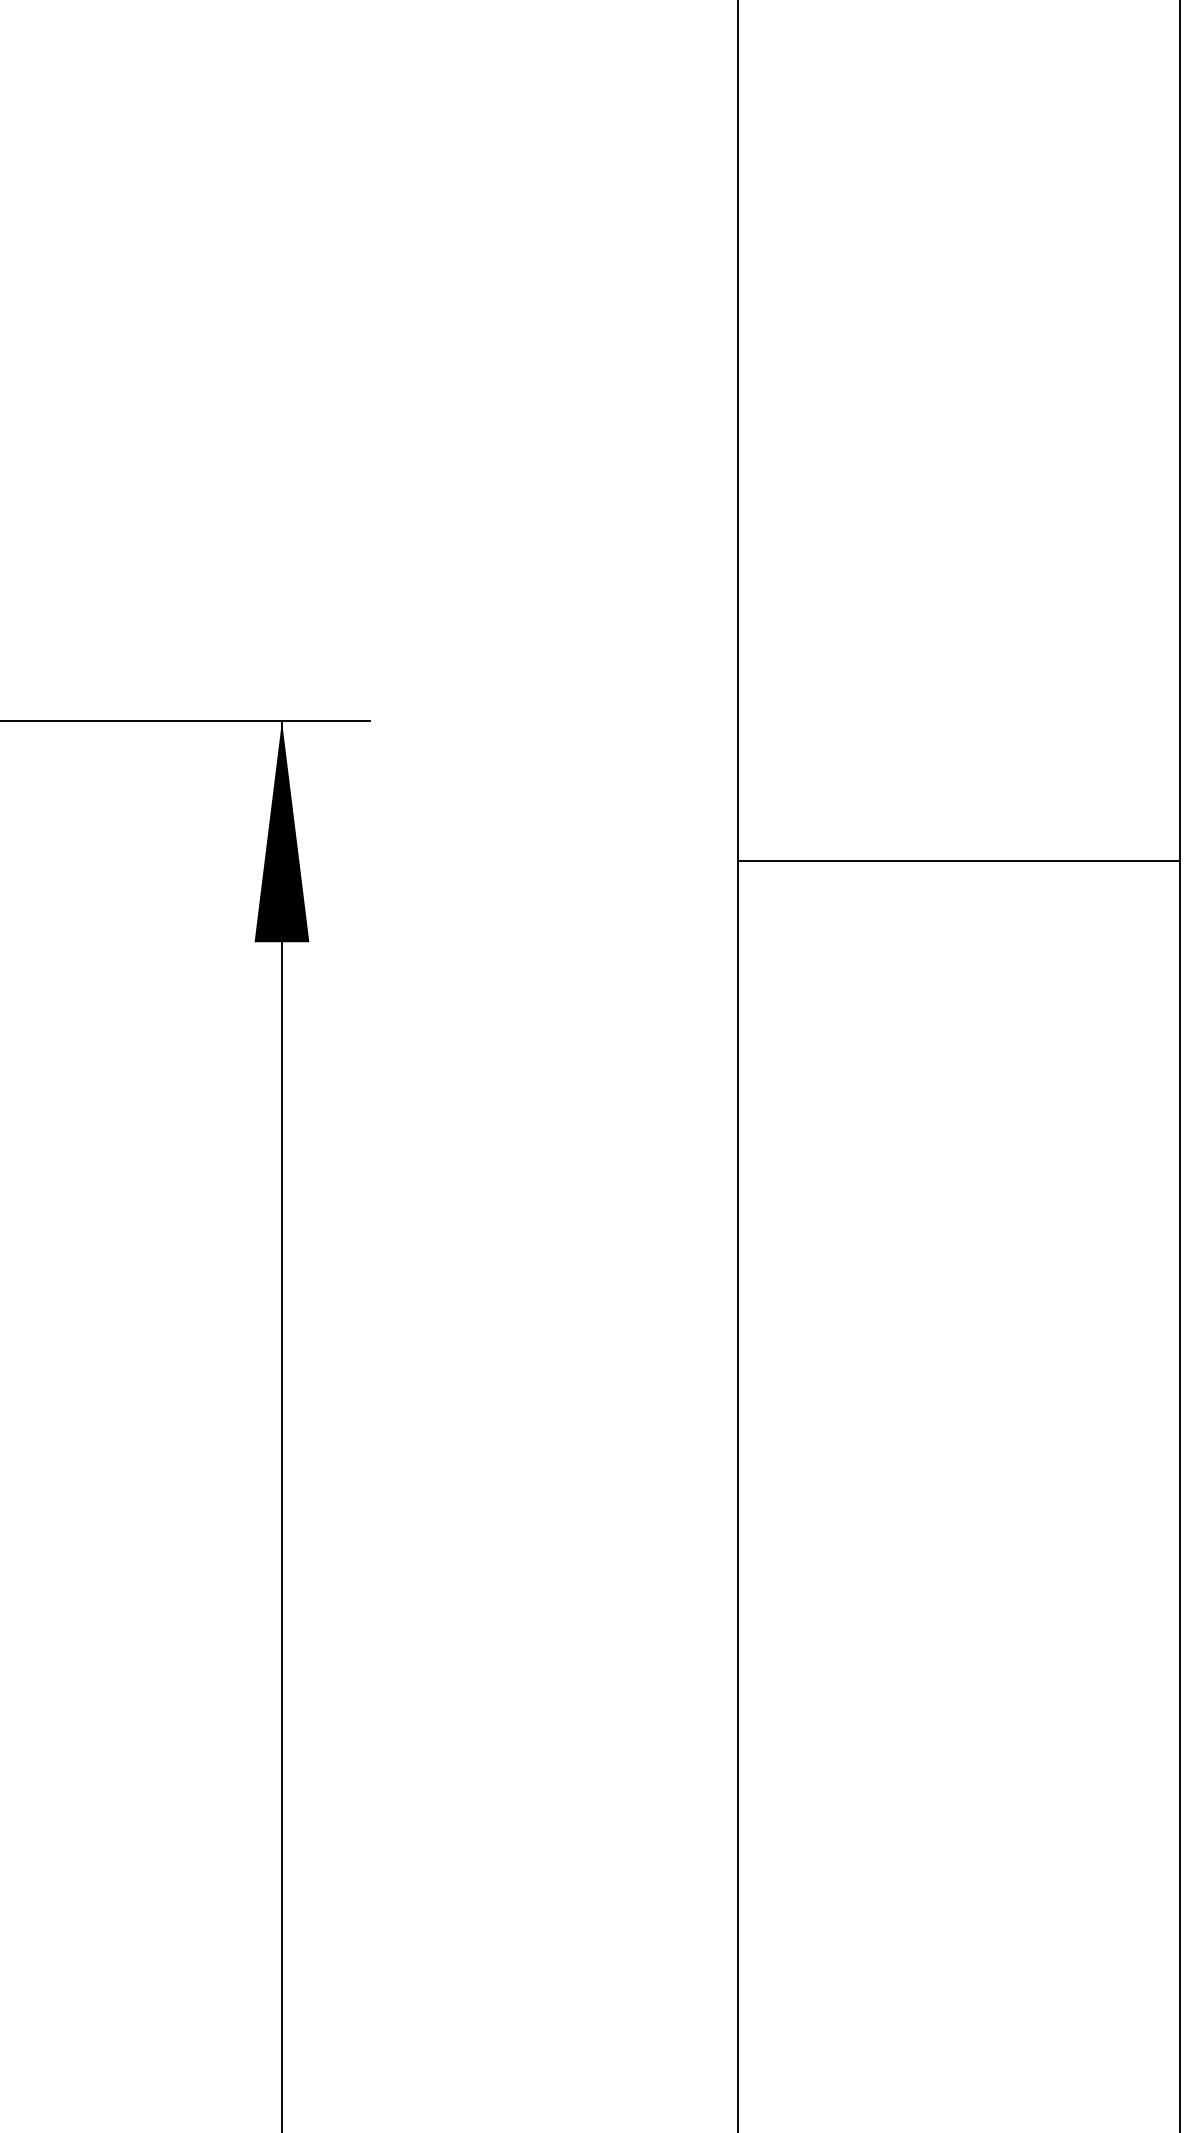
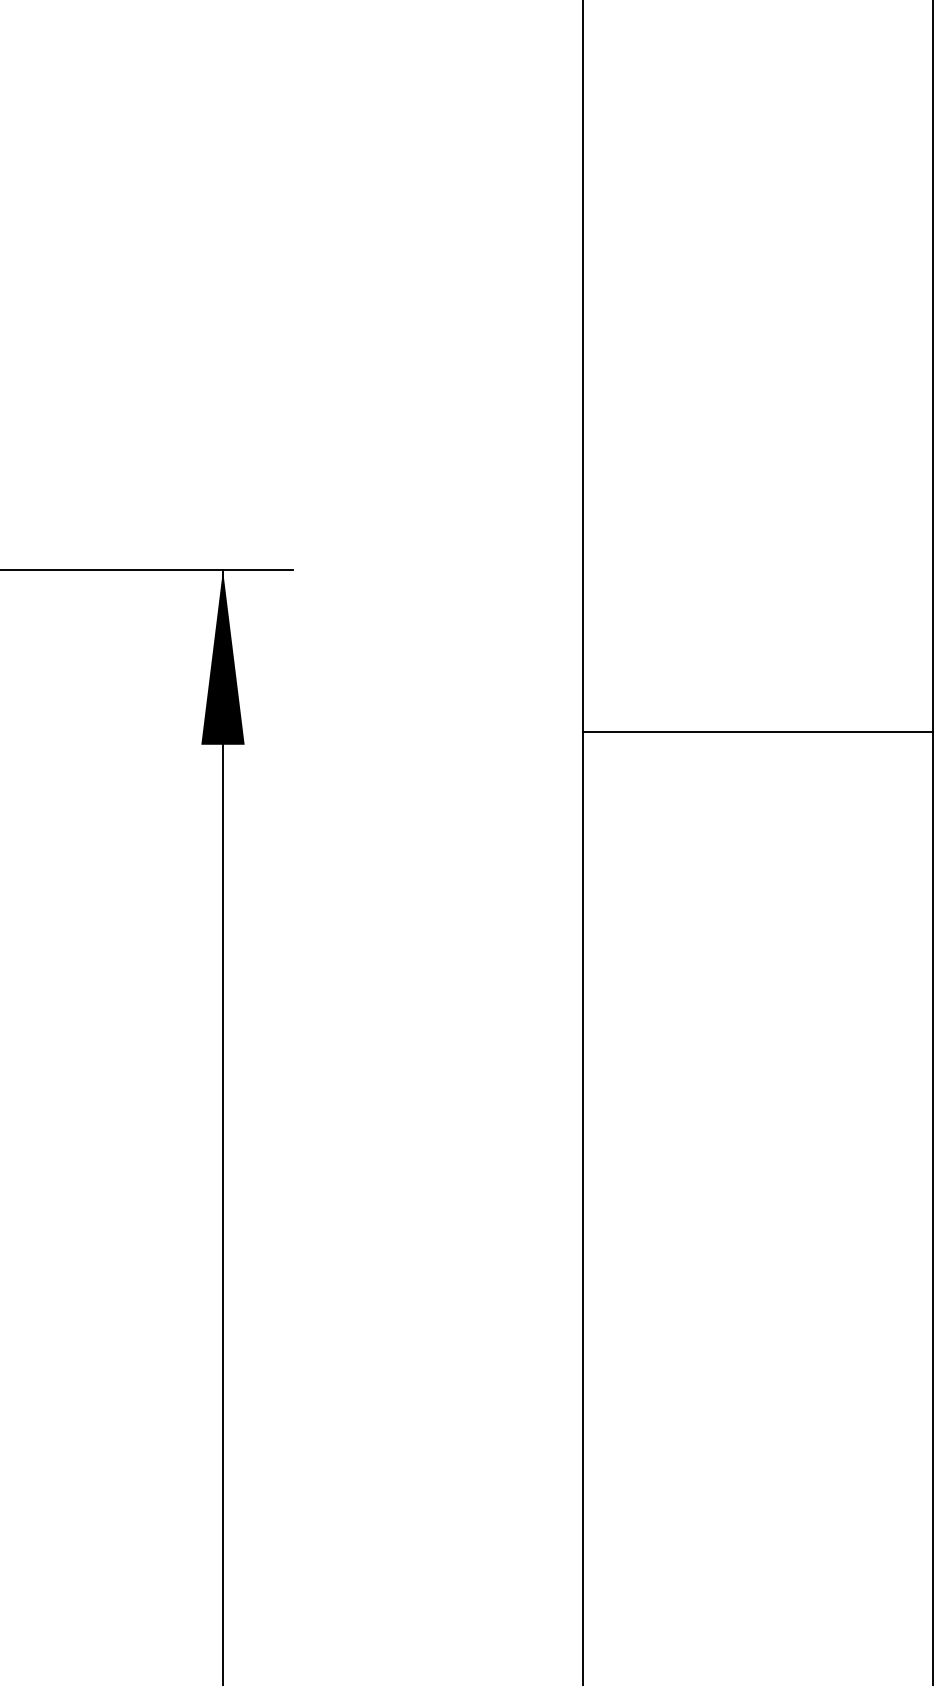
line: (958, 860) -> (757, 731), moved

